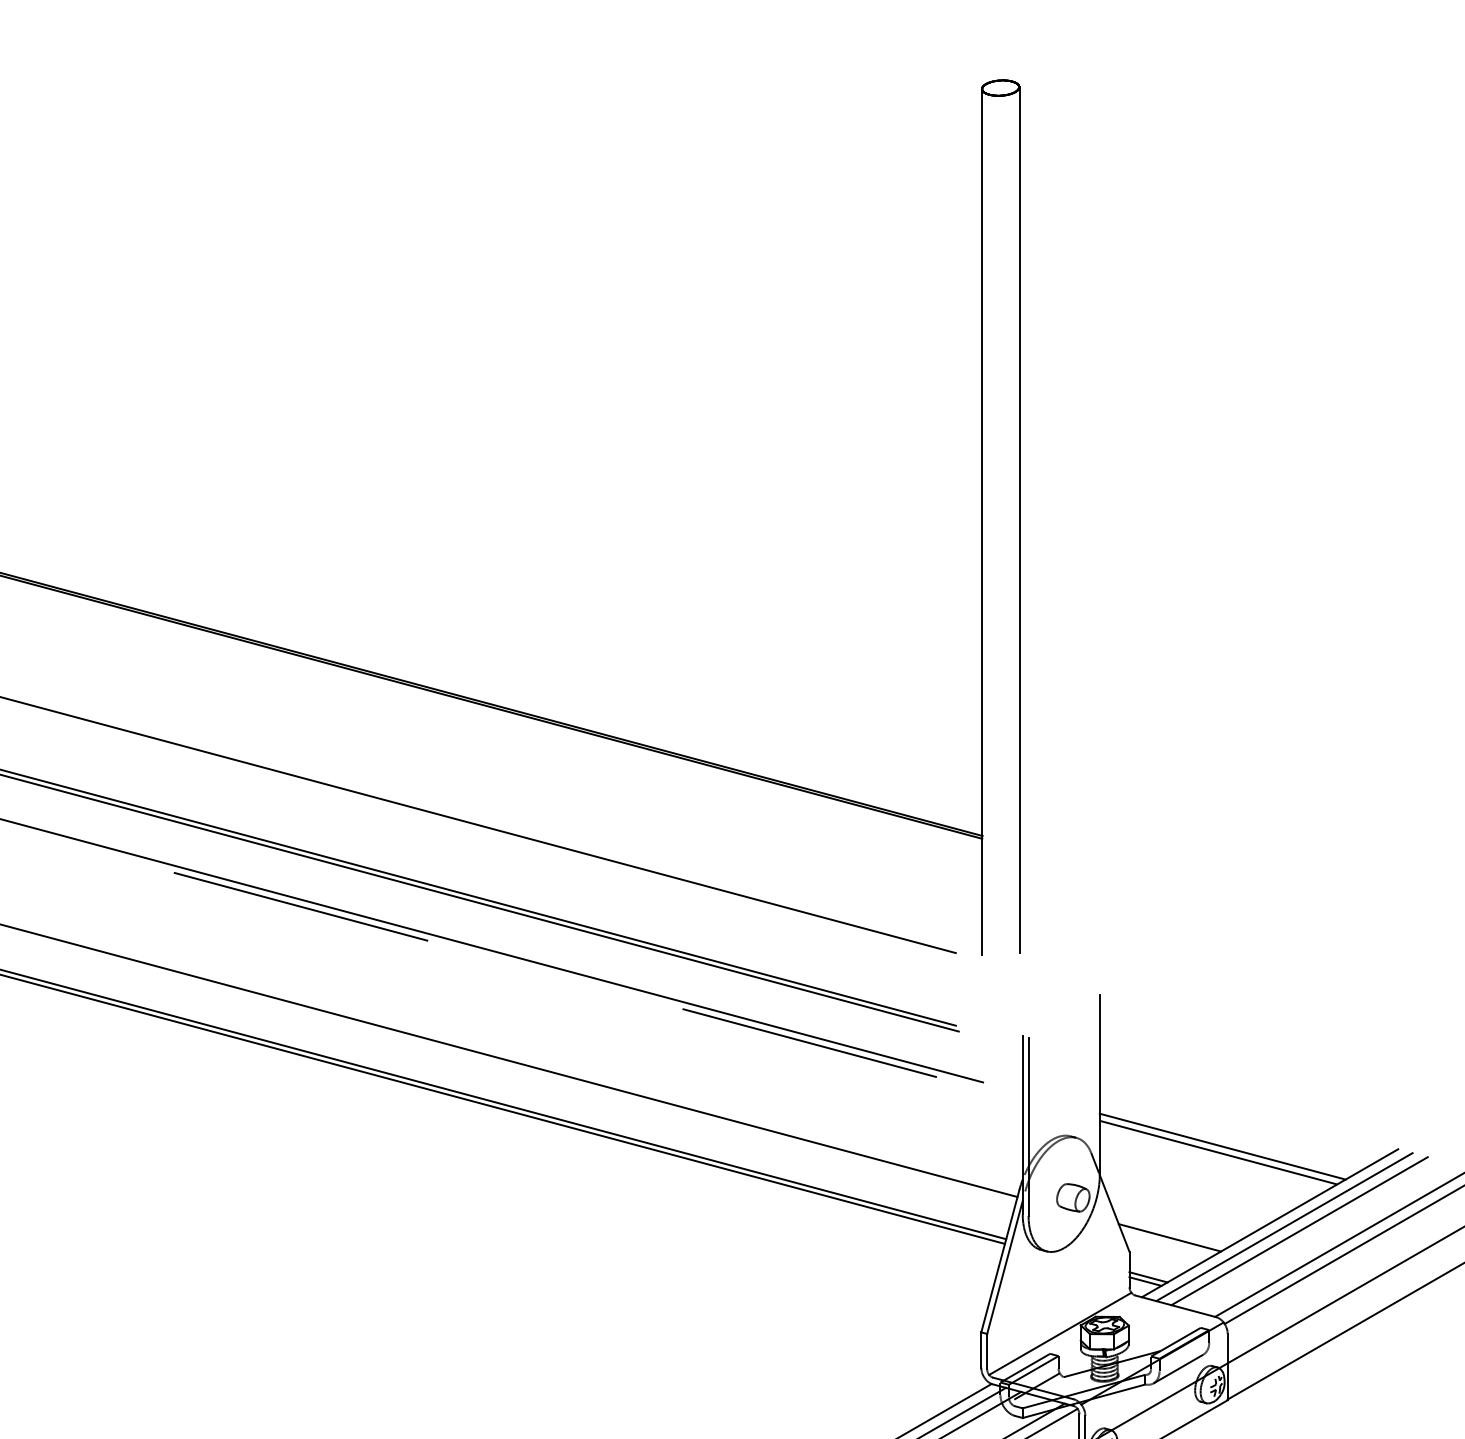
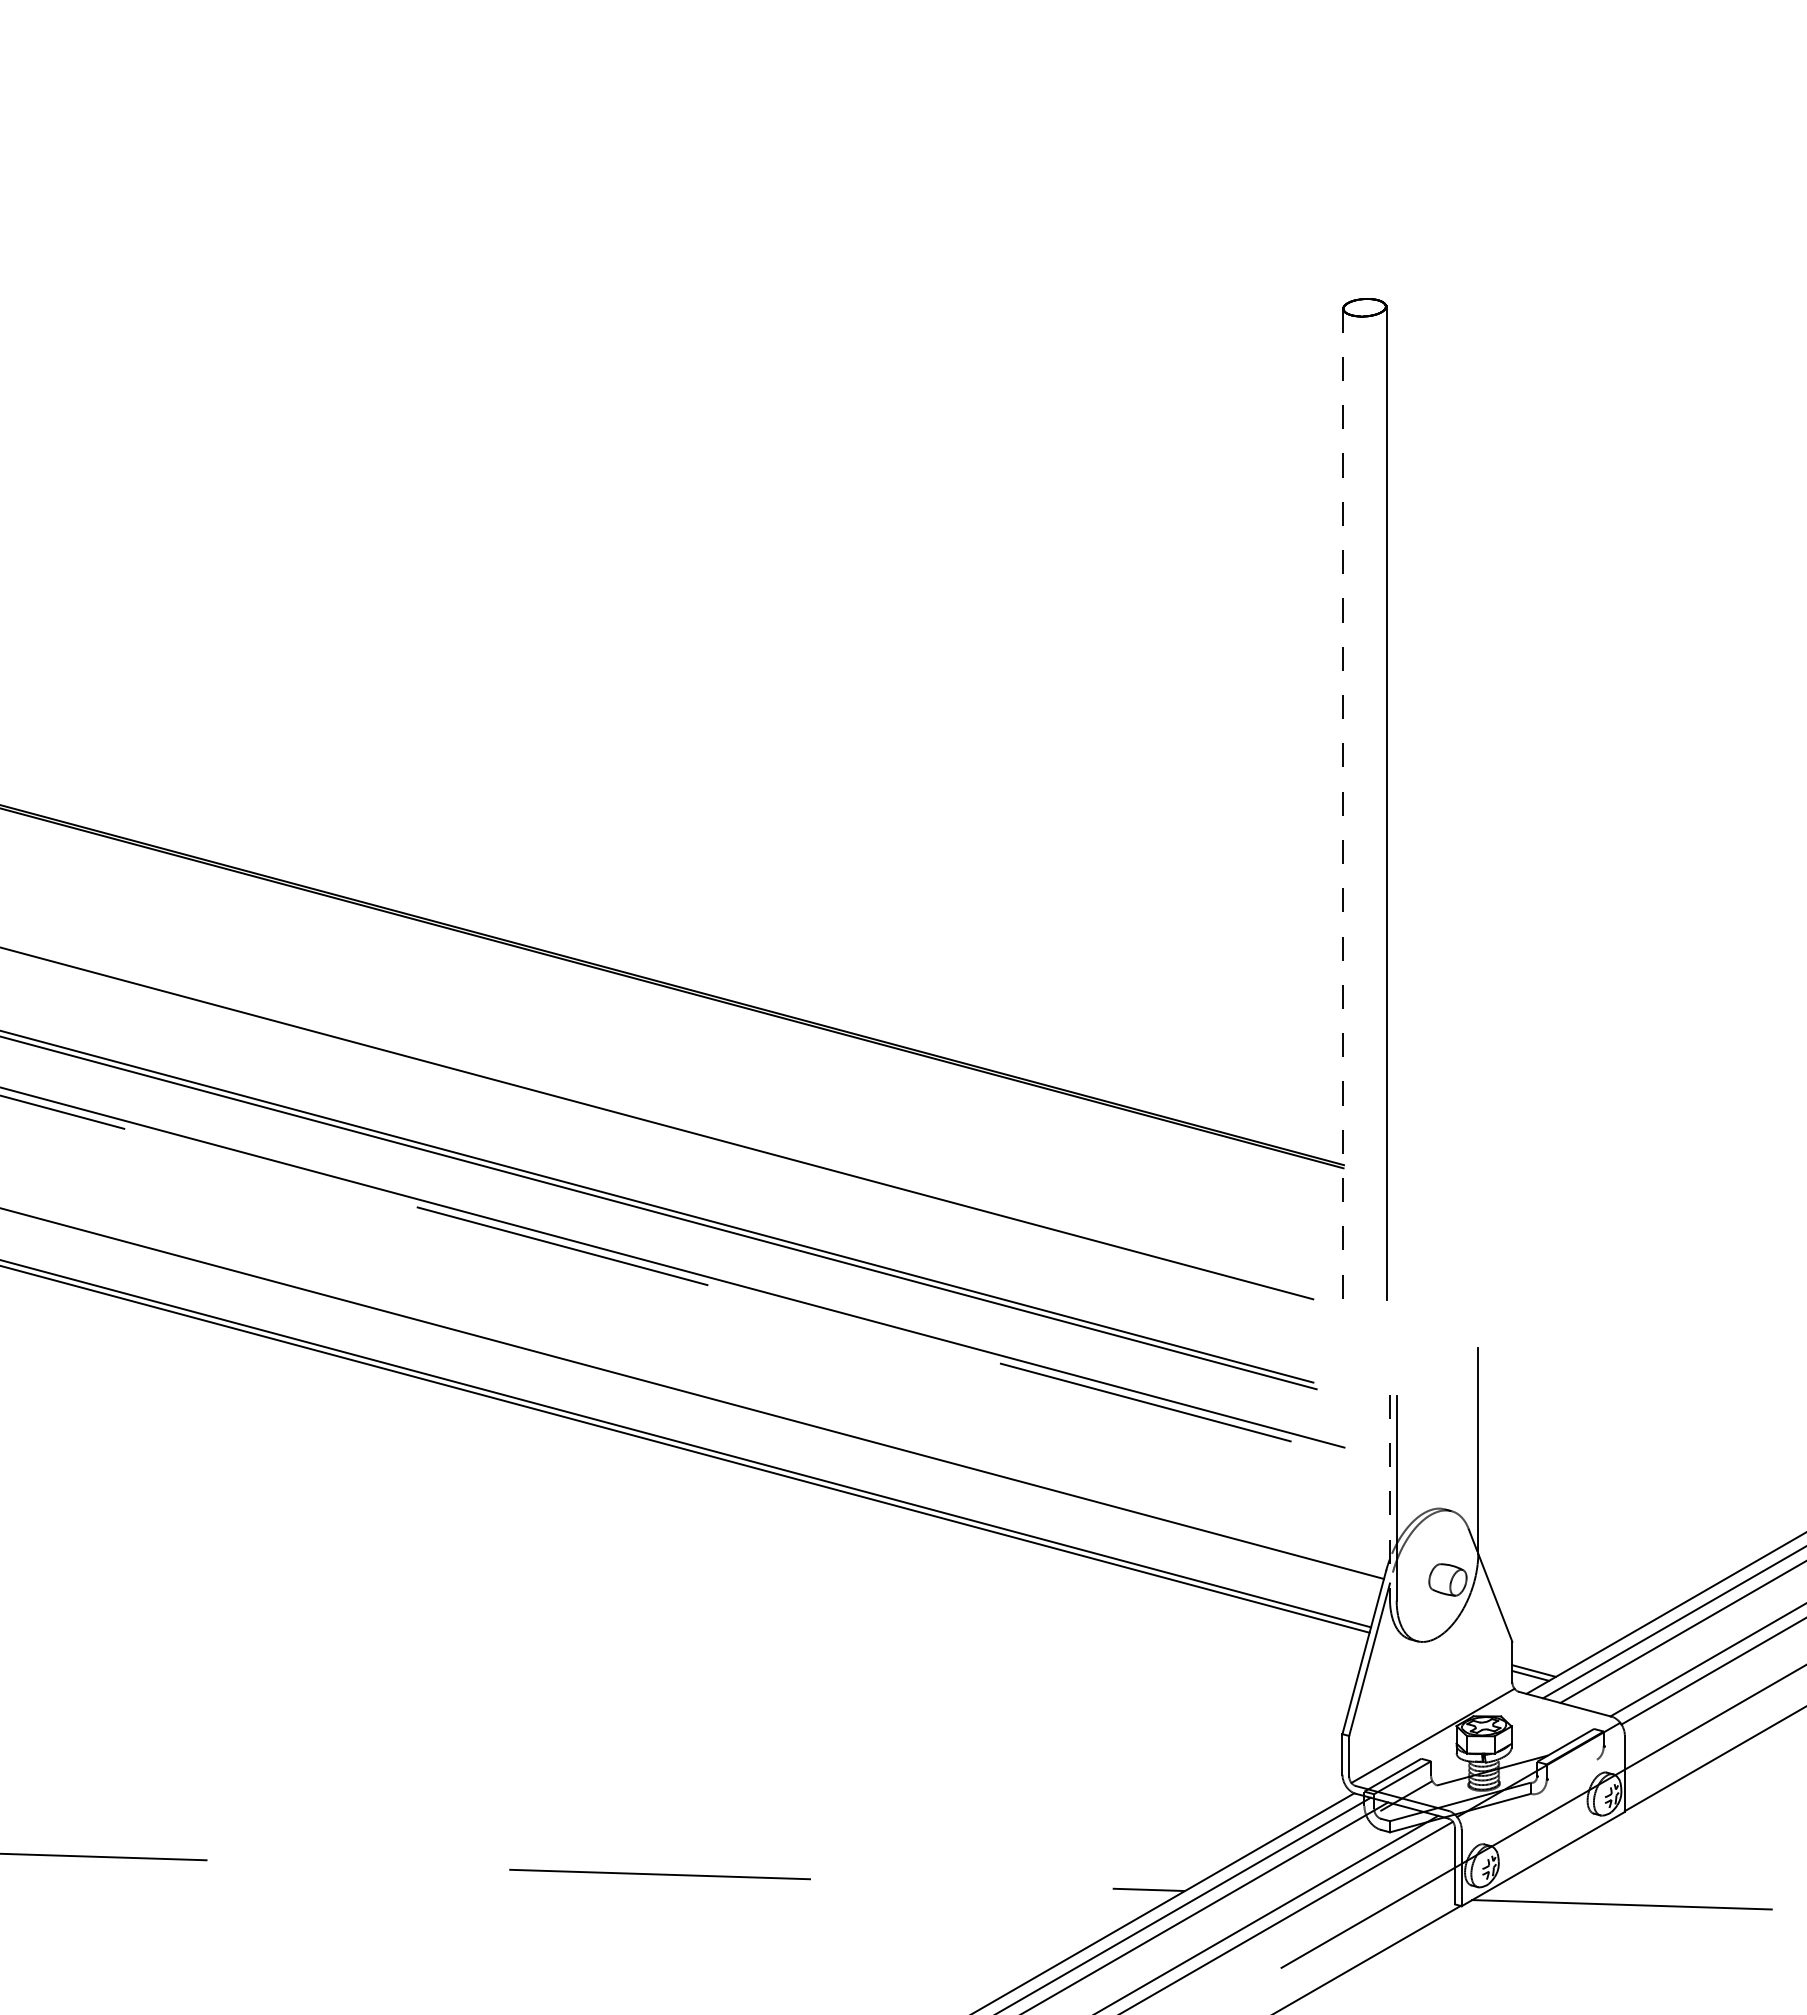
line: (982, 522) -> (1343, 805), solid -> dashed
line: (1022, 1125) -> (1389, 1497), solid -> dashed
line: (1222, 1146) -> (1619, 1521), removed
line: (1218, 1152) -> (1614, 1527), removed
line: (1169, 1237) -> (1558, 1625), removed
line: (1178, 1368) -> (1568, 1775), removed

